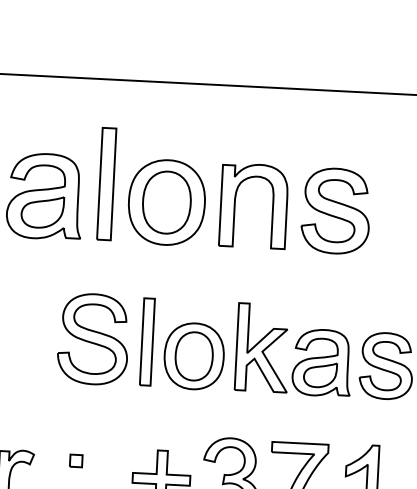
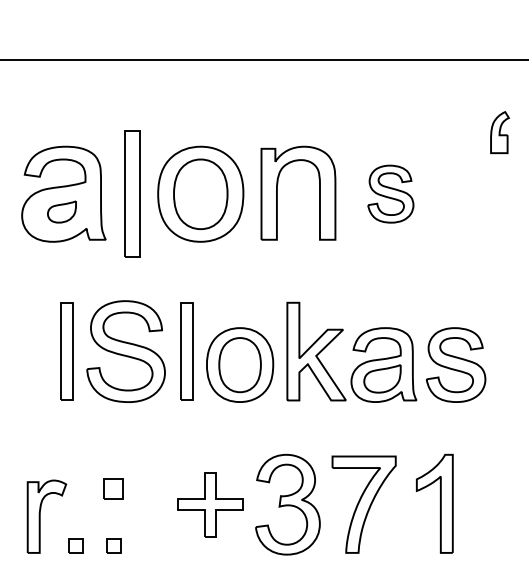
part: (106, 183) -> (132, 193), moved
part: (335, 210) -> (390, 193), size x0.6
part: (42, 211) -> (61, 211), size x0.6
part: (40, 336) -> (66, 351), added
part: (75, 460) -> (113, 488), size x1.4

